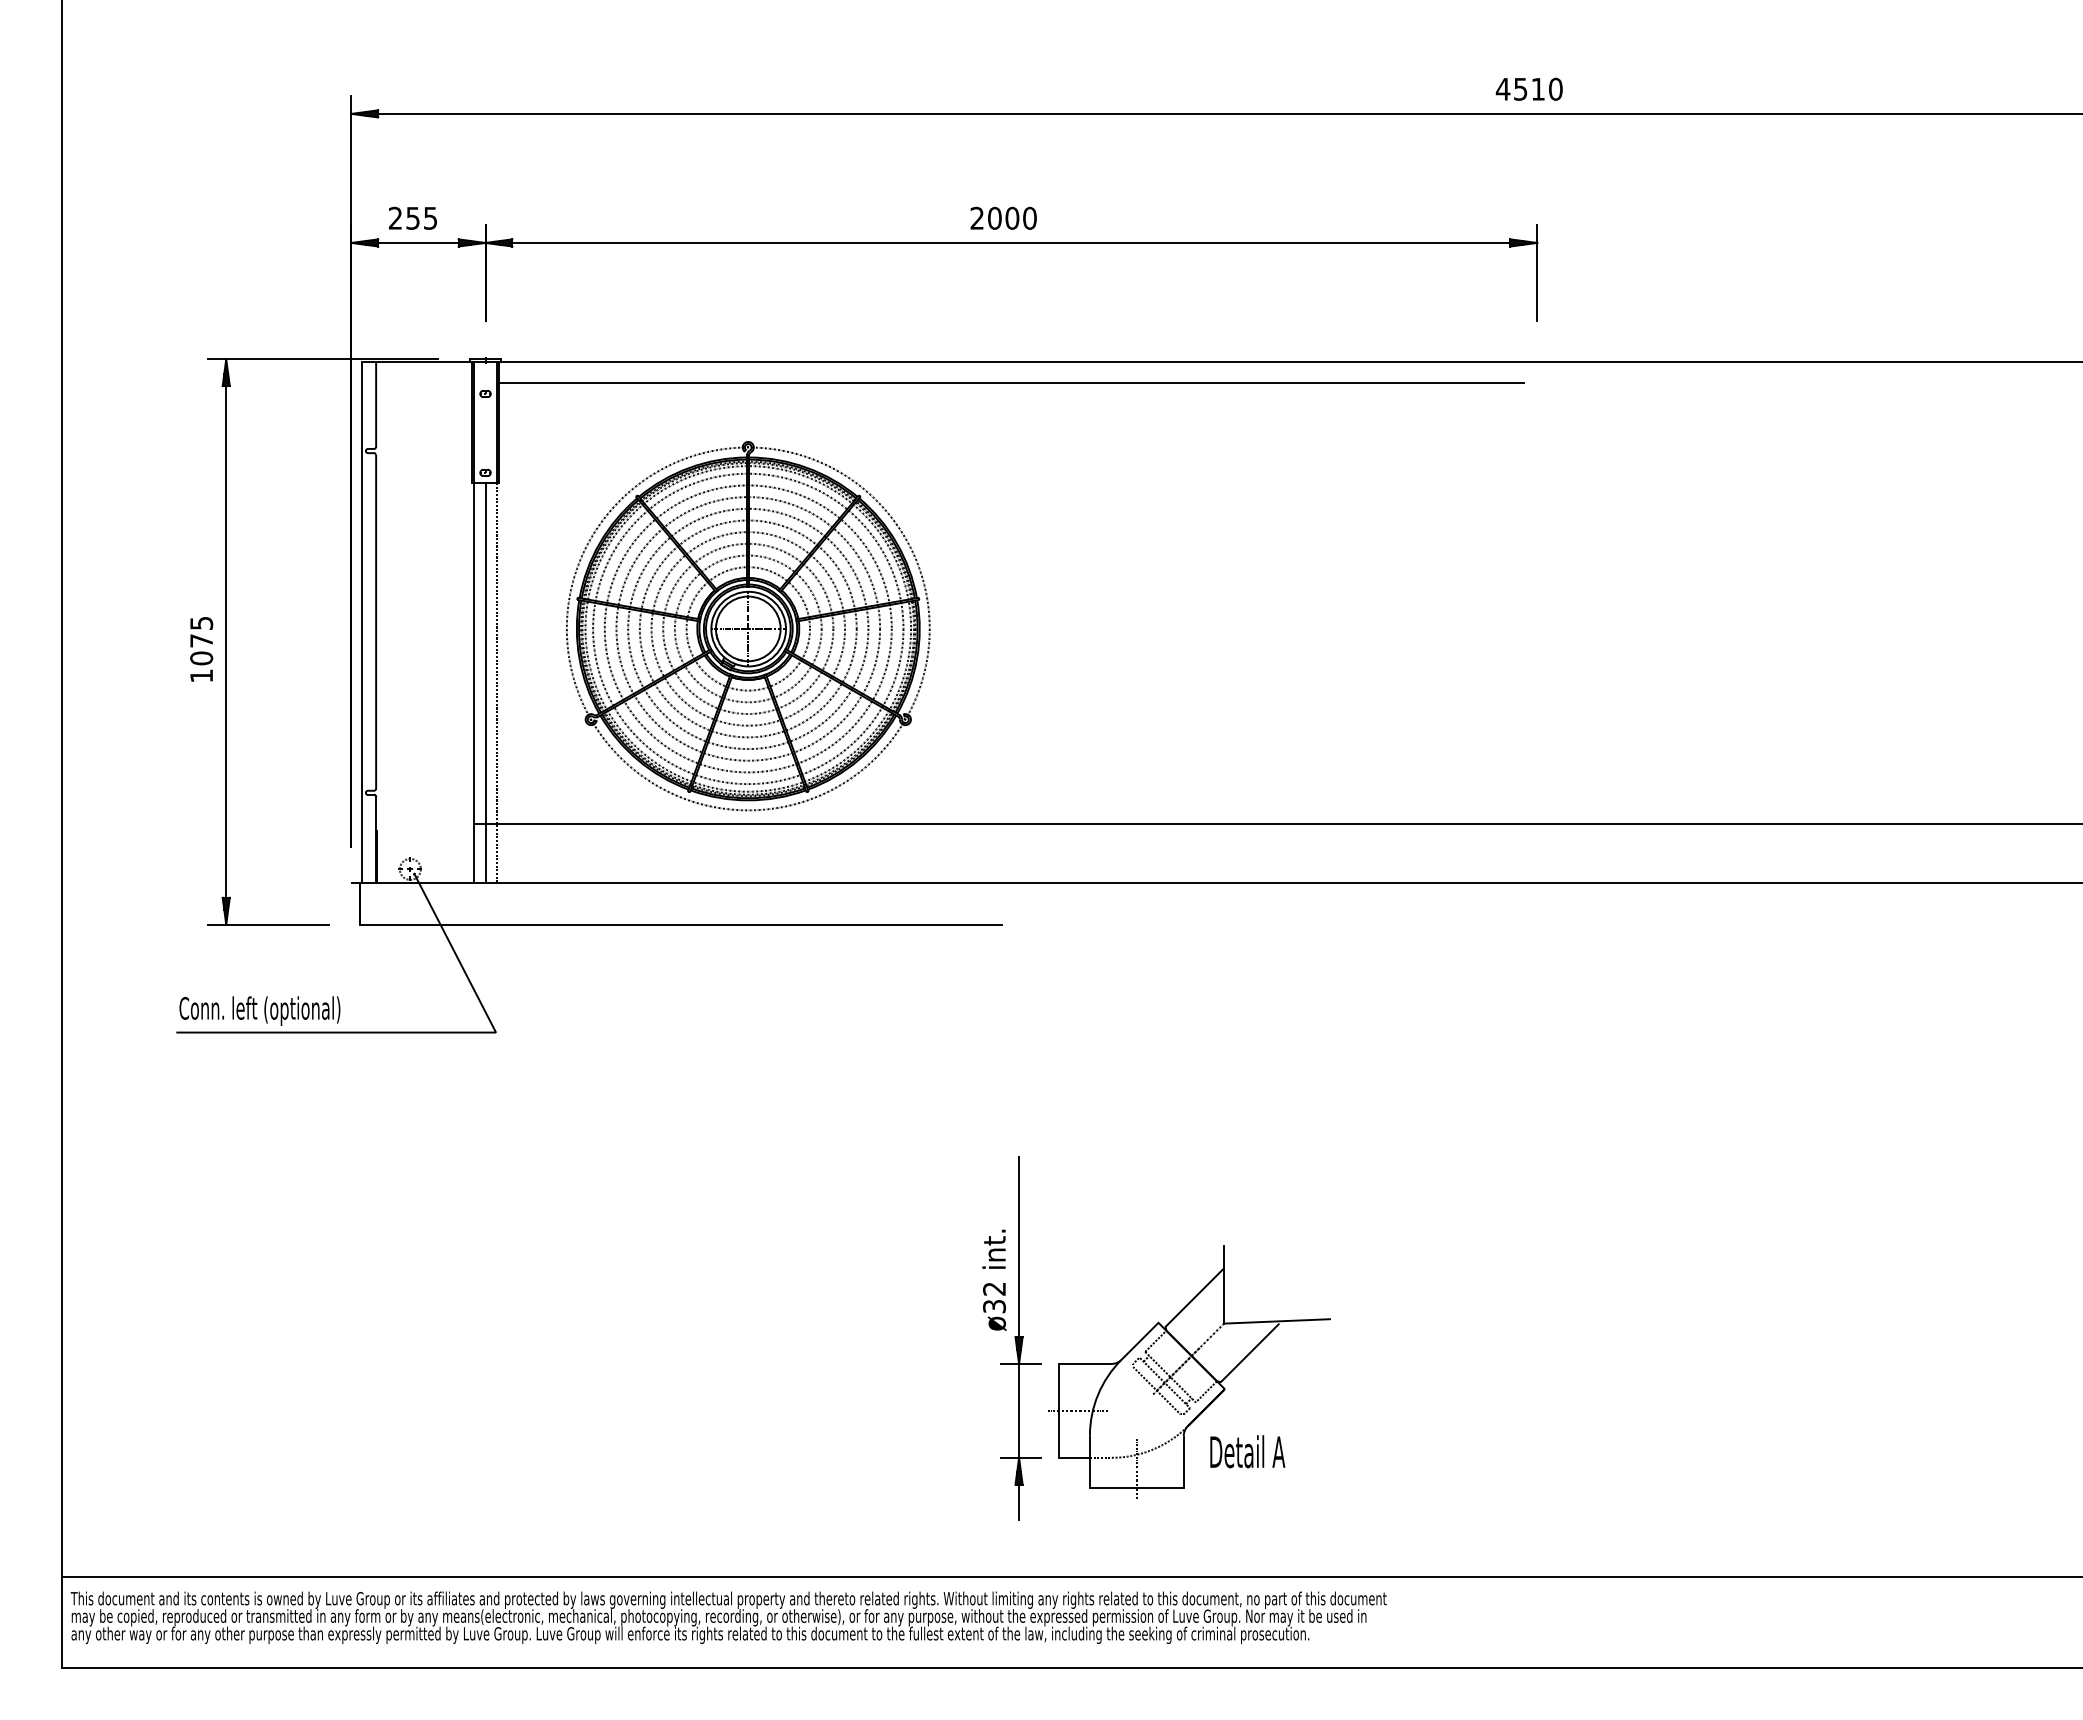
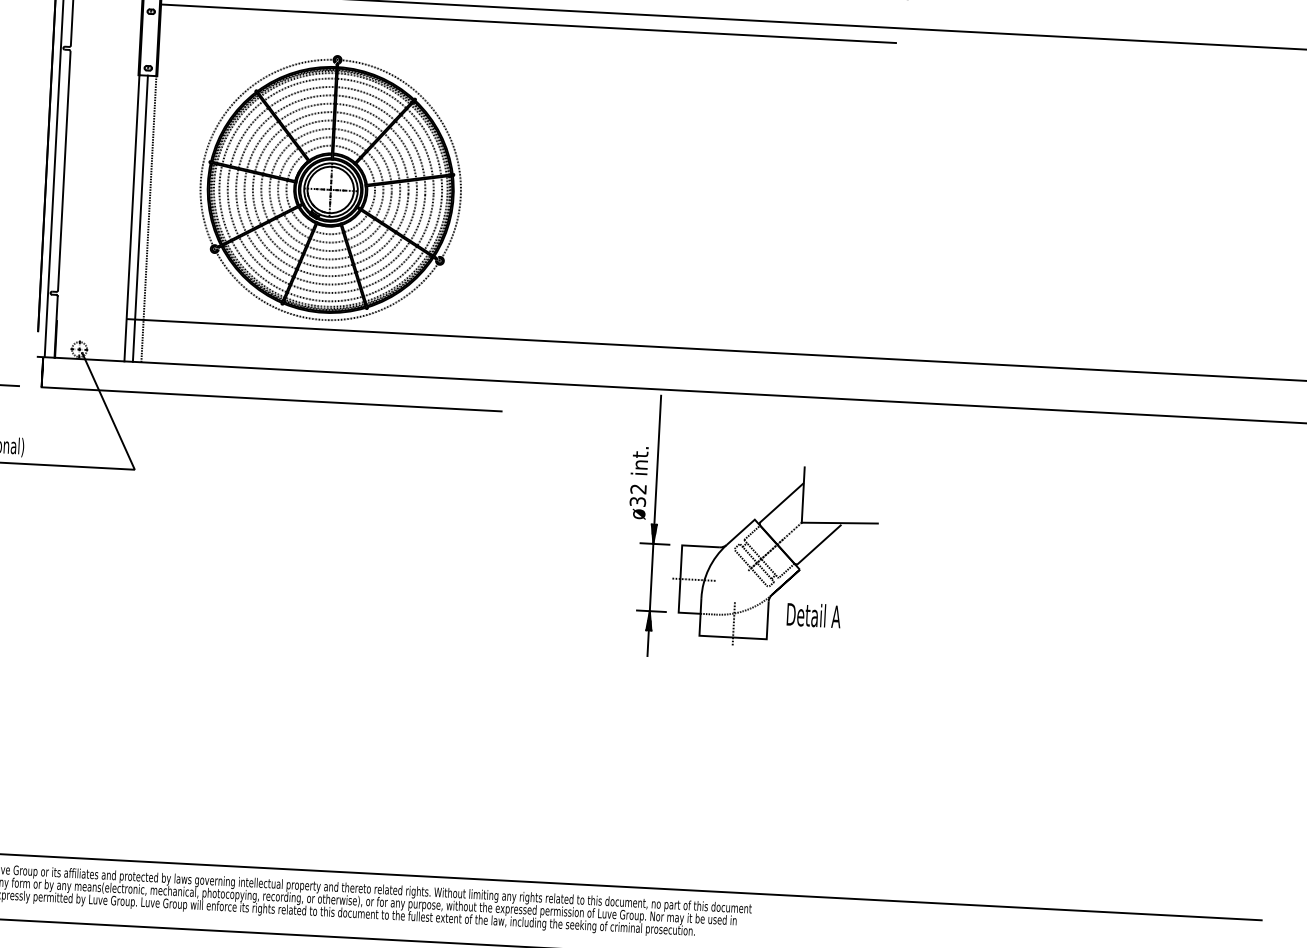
part: (1156, 1338) -> (752, 530), moved

